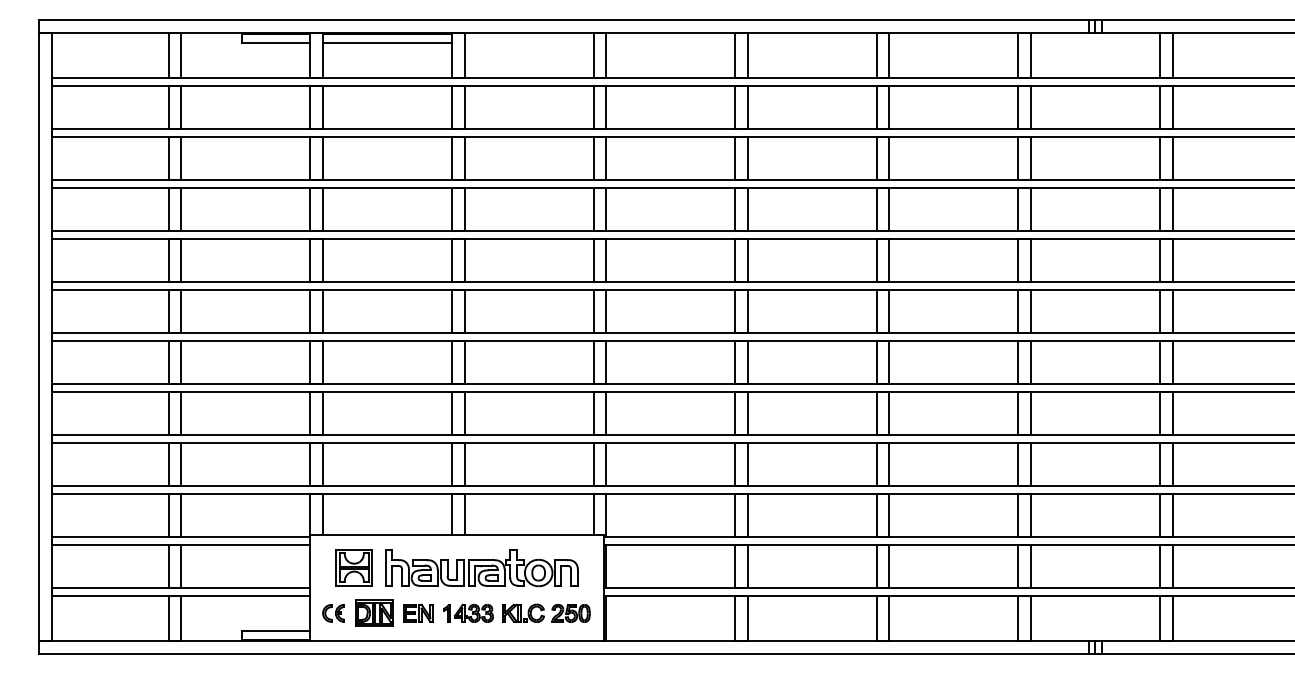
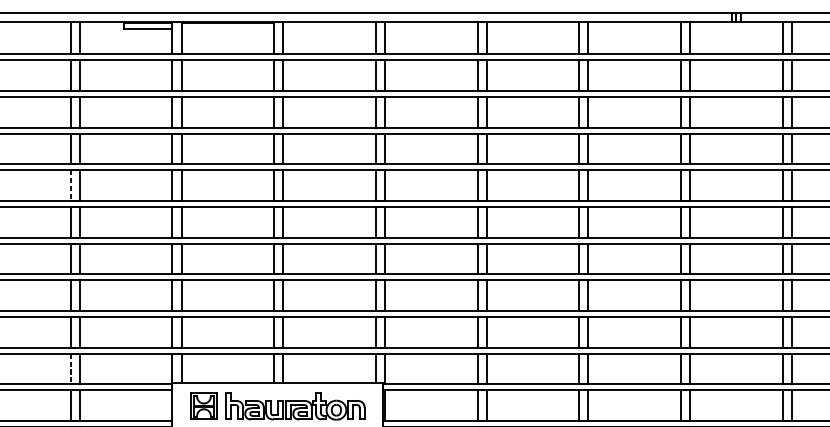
line: (387, 42) -> (227, 29), removed
line: (168, 260) -> (70, 185), solid -> dashed
line: (168, 516) -> (70, 369), solid -> dashed

